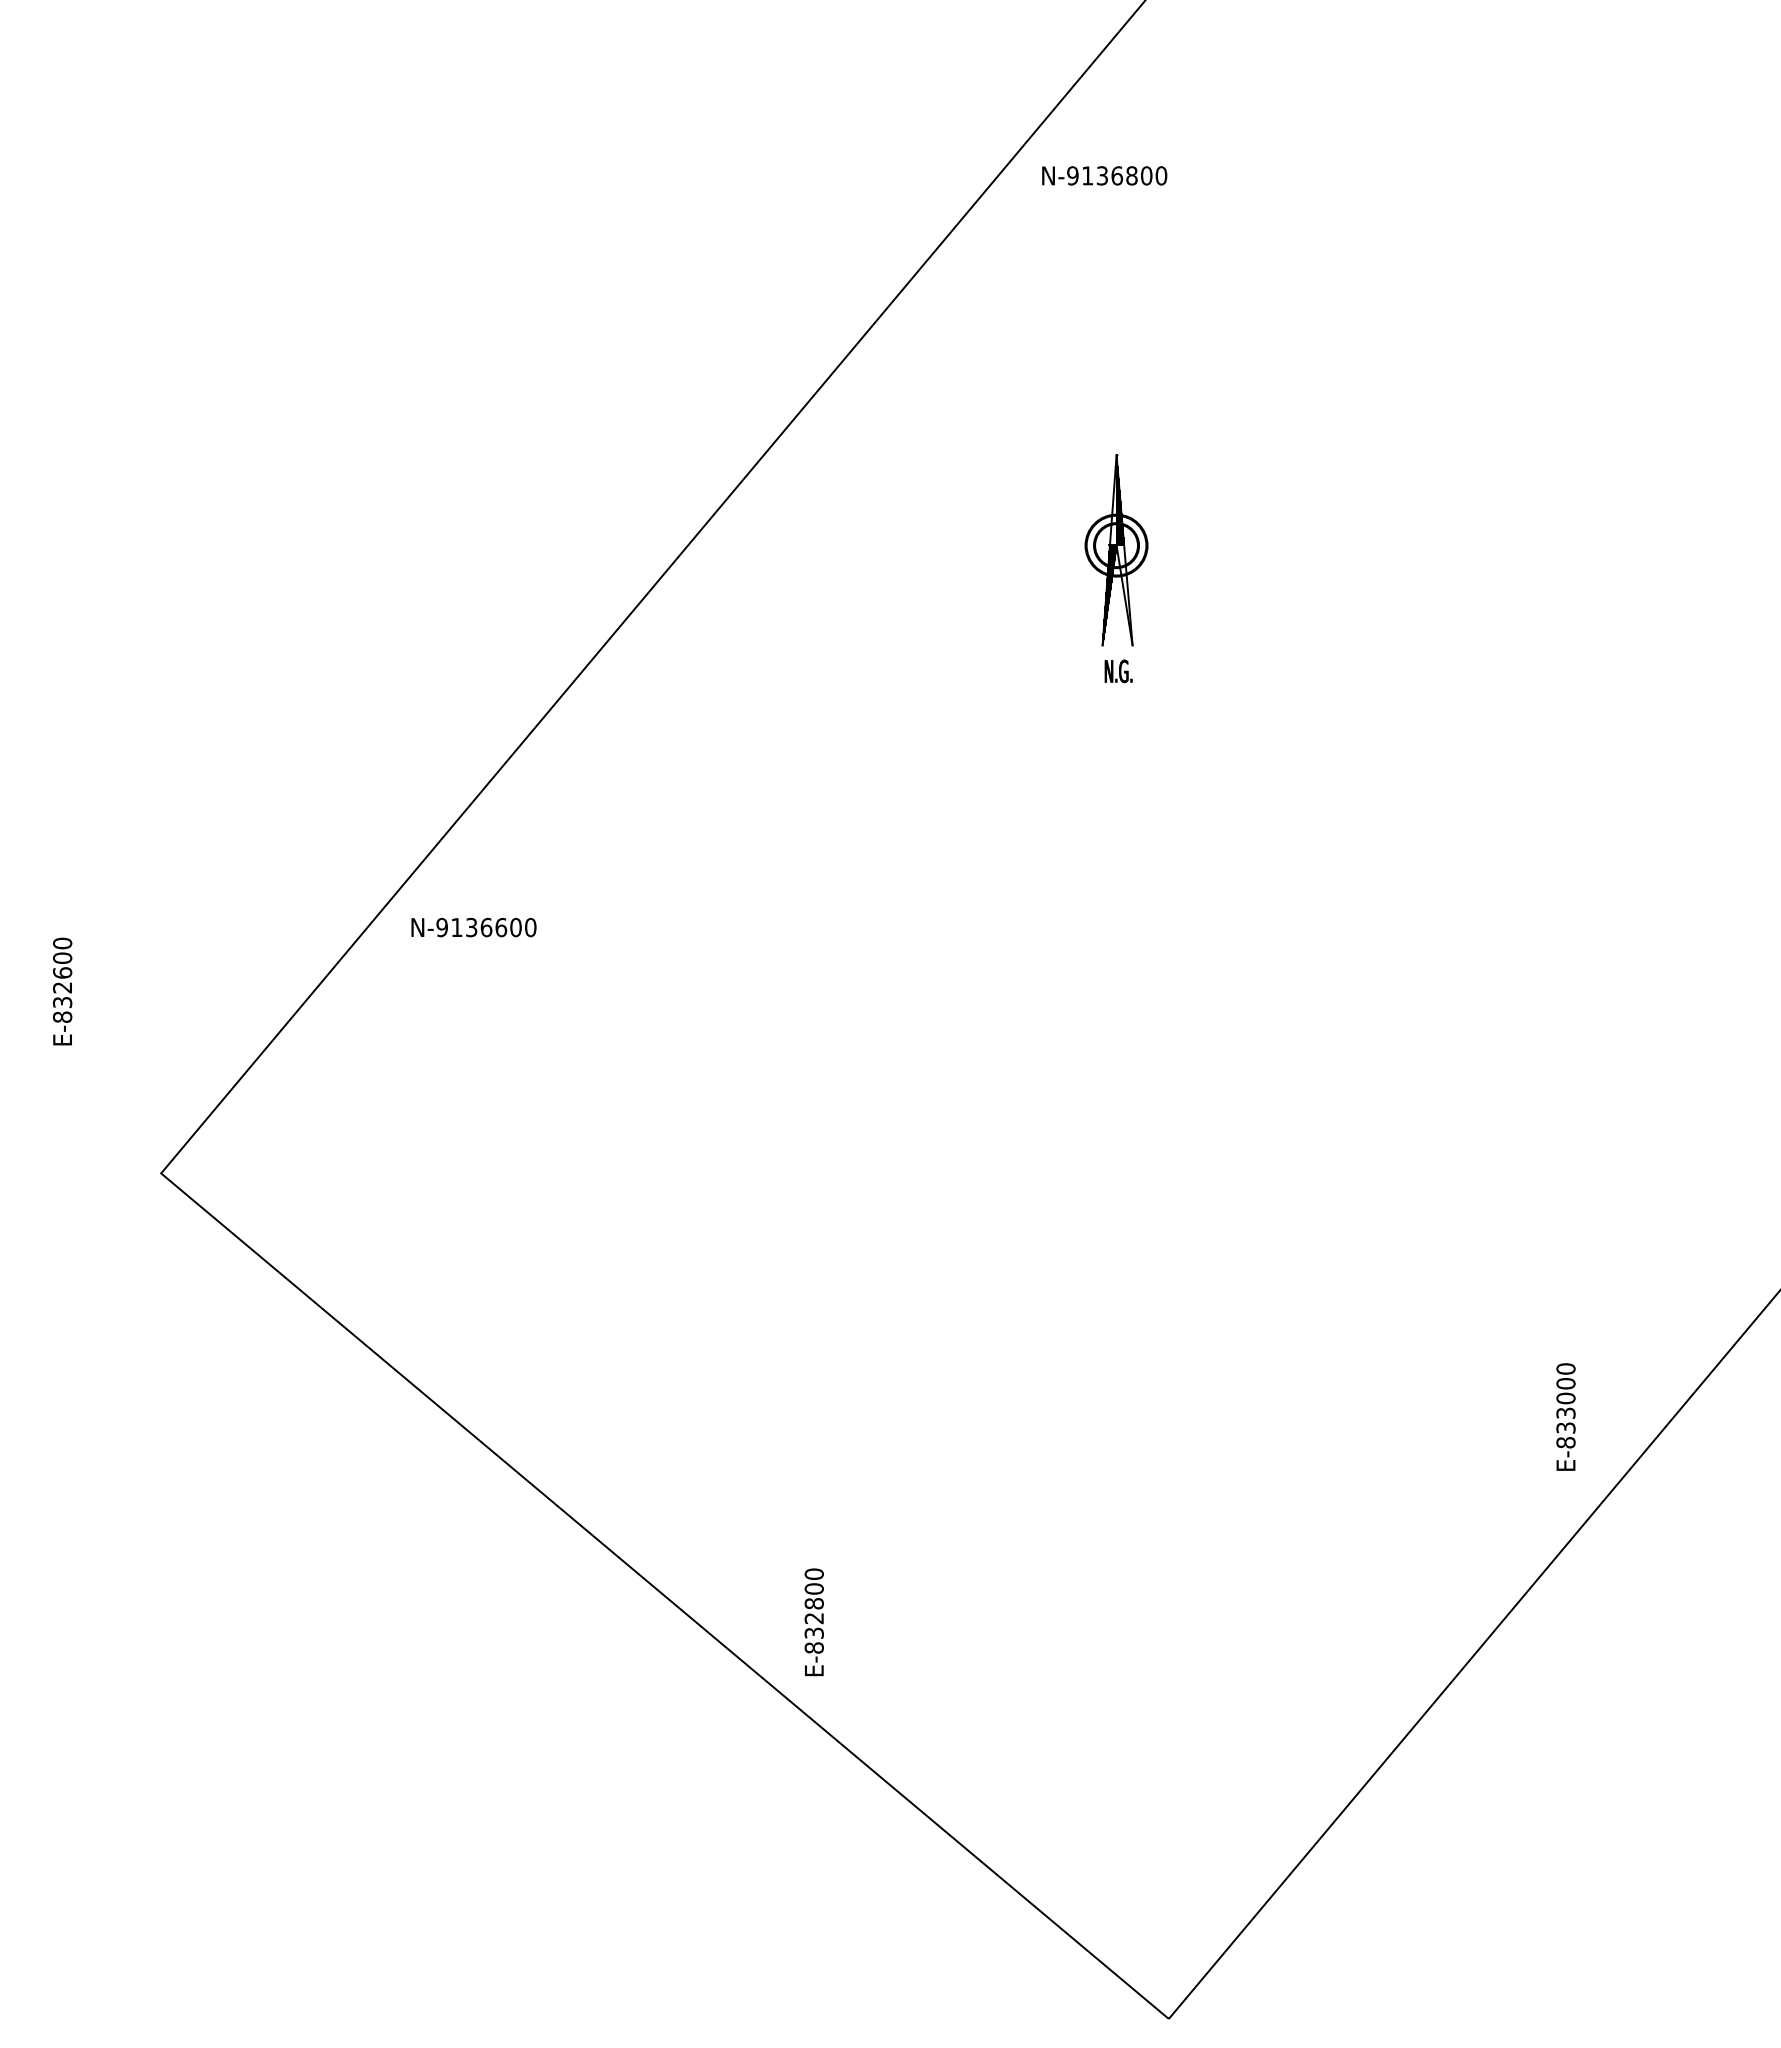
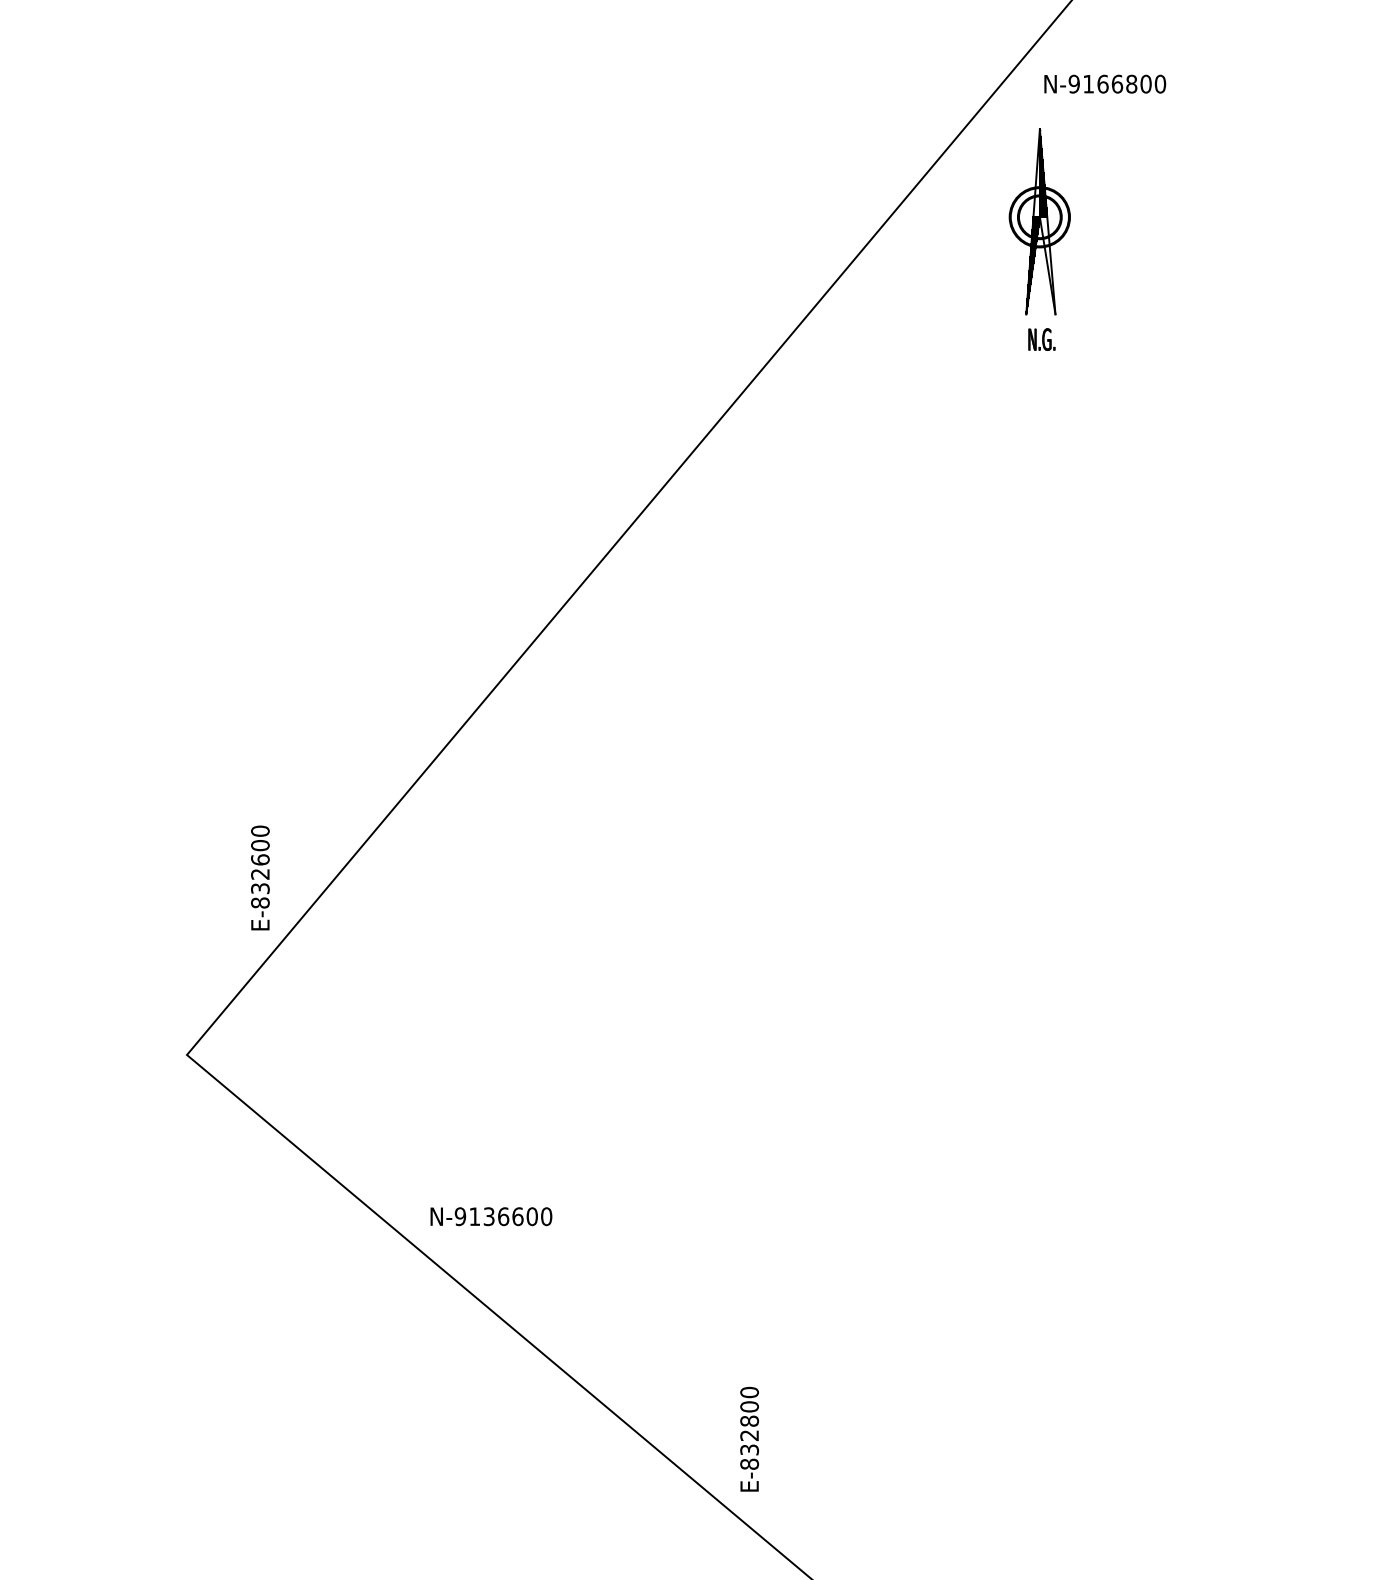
text: (1102, 175) -> (1103, 83), N-9136800 -> N-9166800
part: (1116, 568) -> (1039, 239), moved
text: (473, 927) -> (490, 1216), moved
text: (62, 991) -> (260, 877), moved
text: (813, 1622) -> (748, 1439), moved

